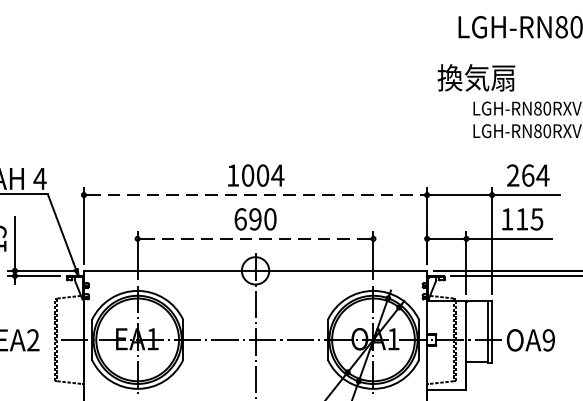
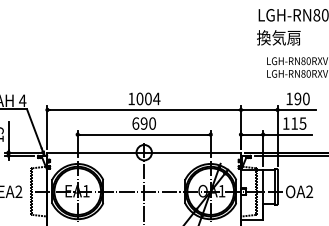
text: (475, 77) -> (278, 37), moved
text: (527, 174) -> (297, 98), 264 -> 190
line: (256, 194) -> (144, 109), dashed -> solid
line: (254, 238) -> (143, 134), dashed -> solid
text: (548, 341) -> (309, 192), OA9 -> OA2

